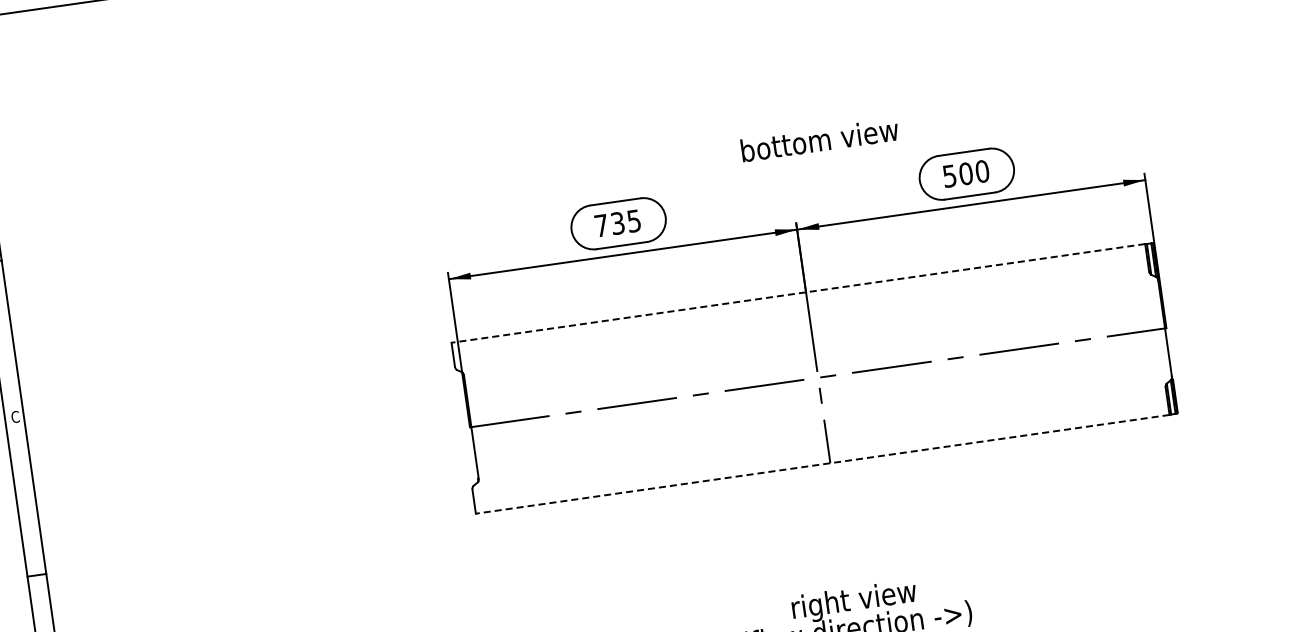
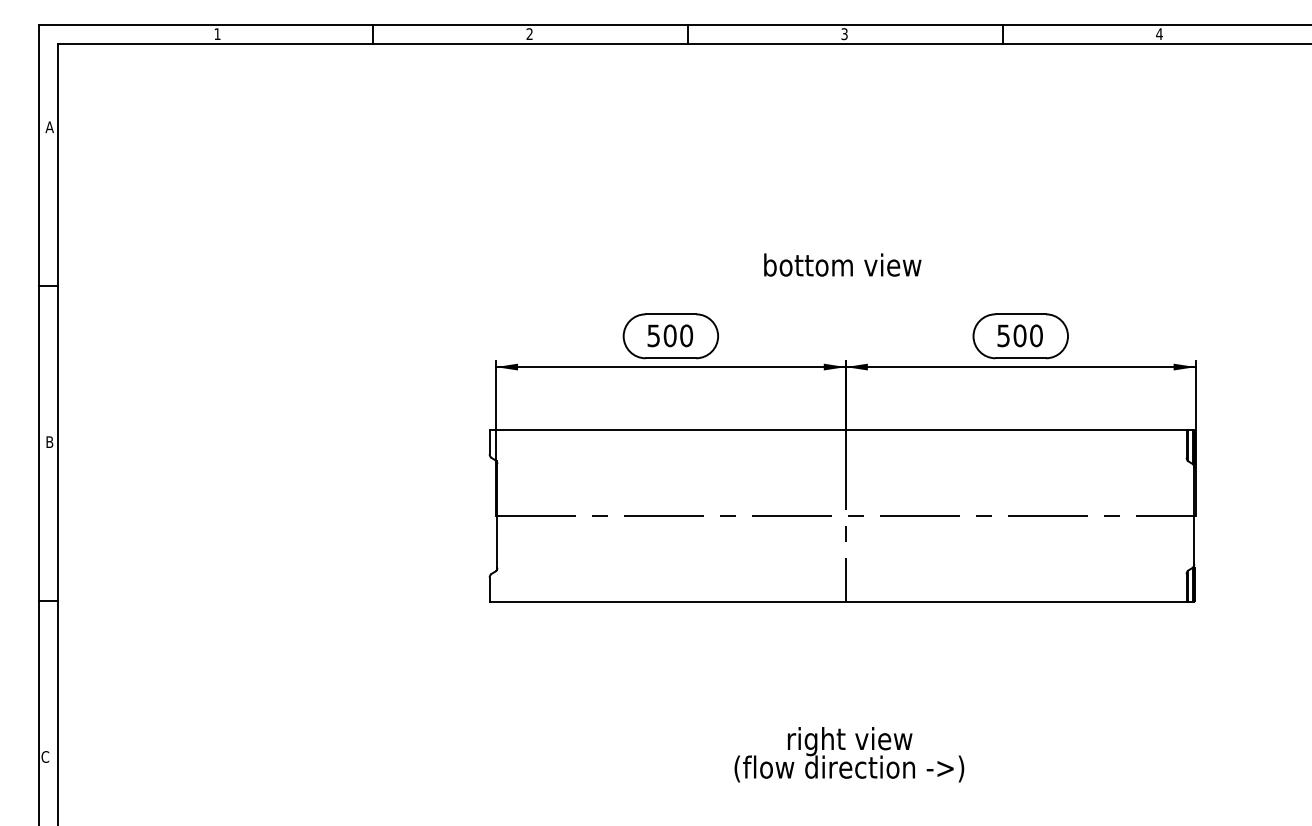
text: (819, 139) -> (842, 264), moved
text: (618, 223) -> (670, 335), 735 -> 500
line: (797, 293) -> (837, 430), dashed -> solid
text: (15, 417) -> (49, 442), C -> B
line: (822, 464) -> (837, 601), dashed -> solid

